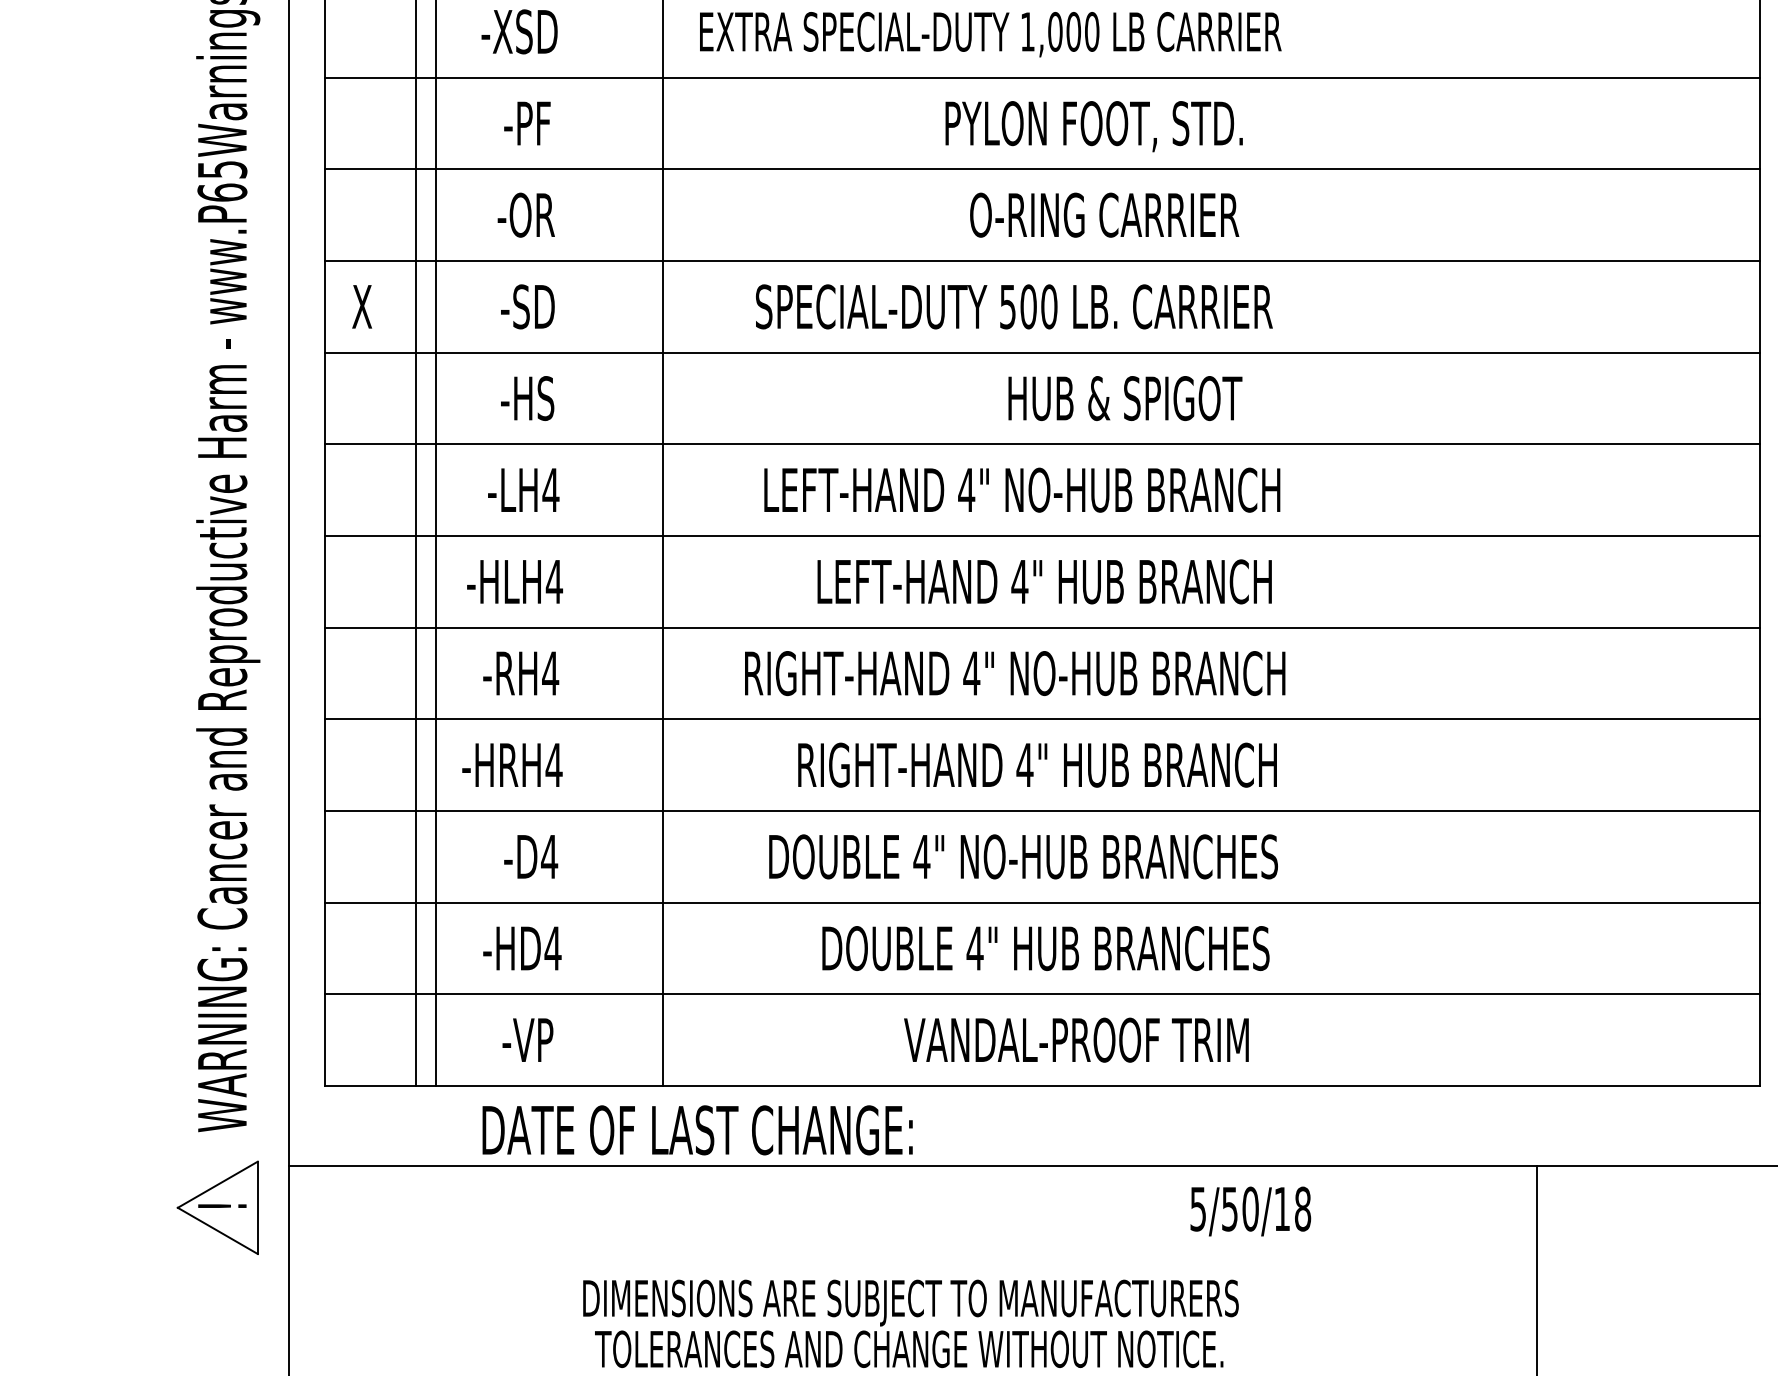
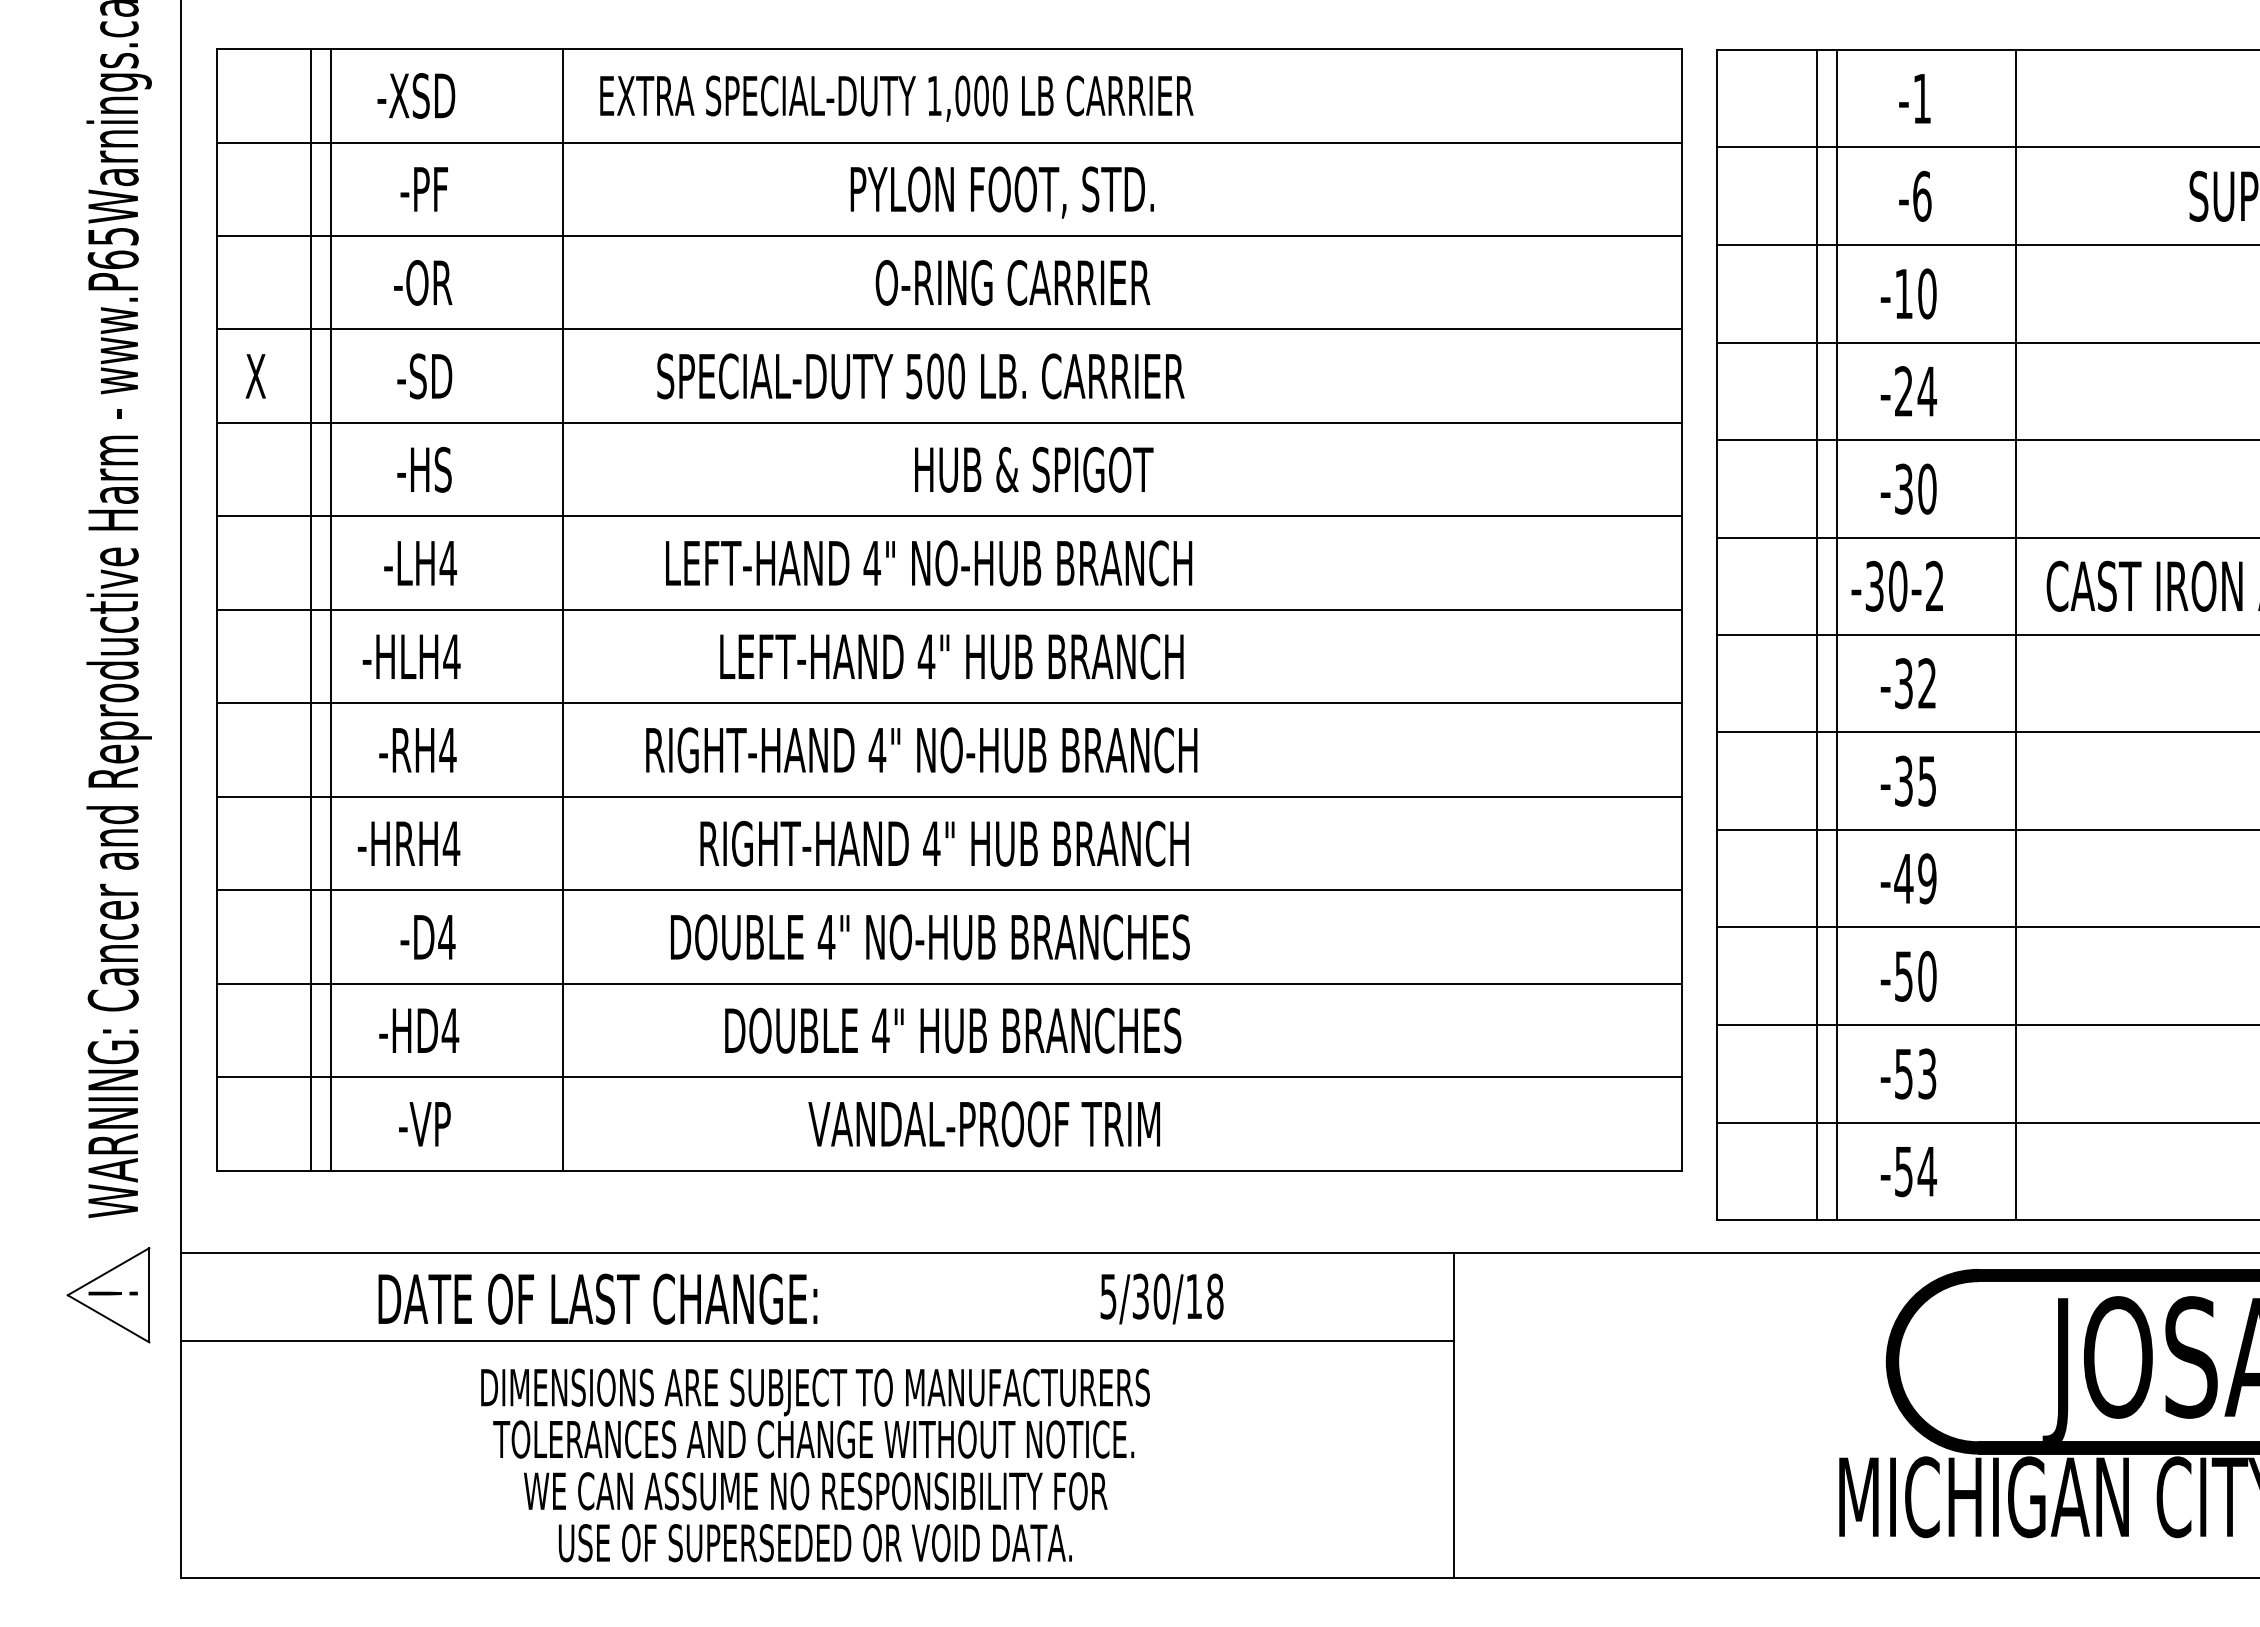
text: (697, 1129) -> (597, 1298), moved
text: (1229, 1208) -> (1140, 1295), 5/50/18 -> 5/30/18
line: (911, 1253) -> (816, 1341), added

